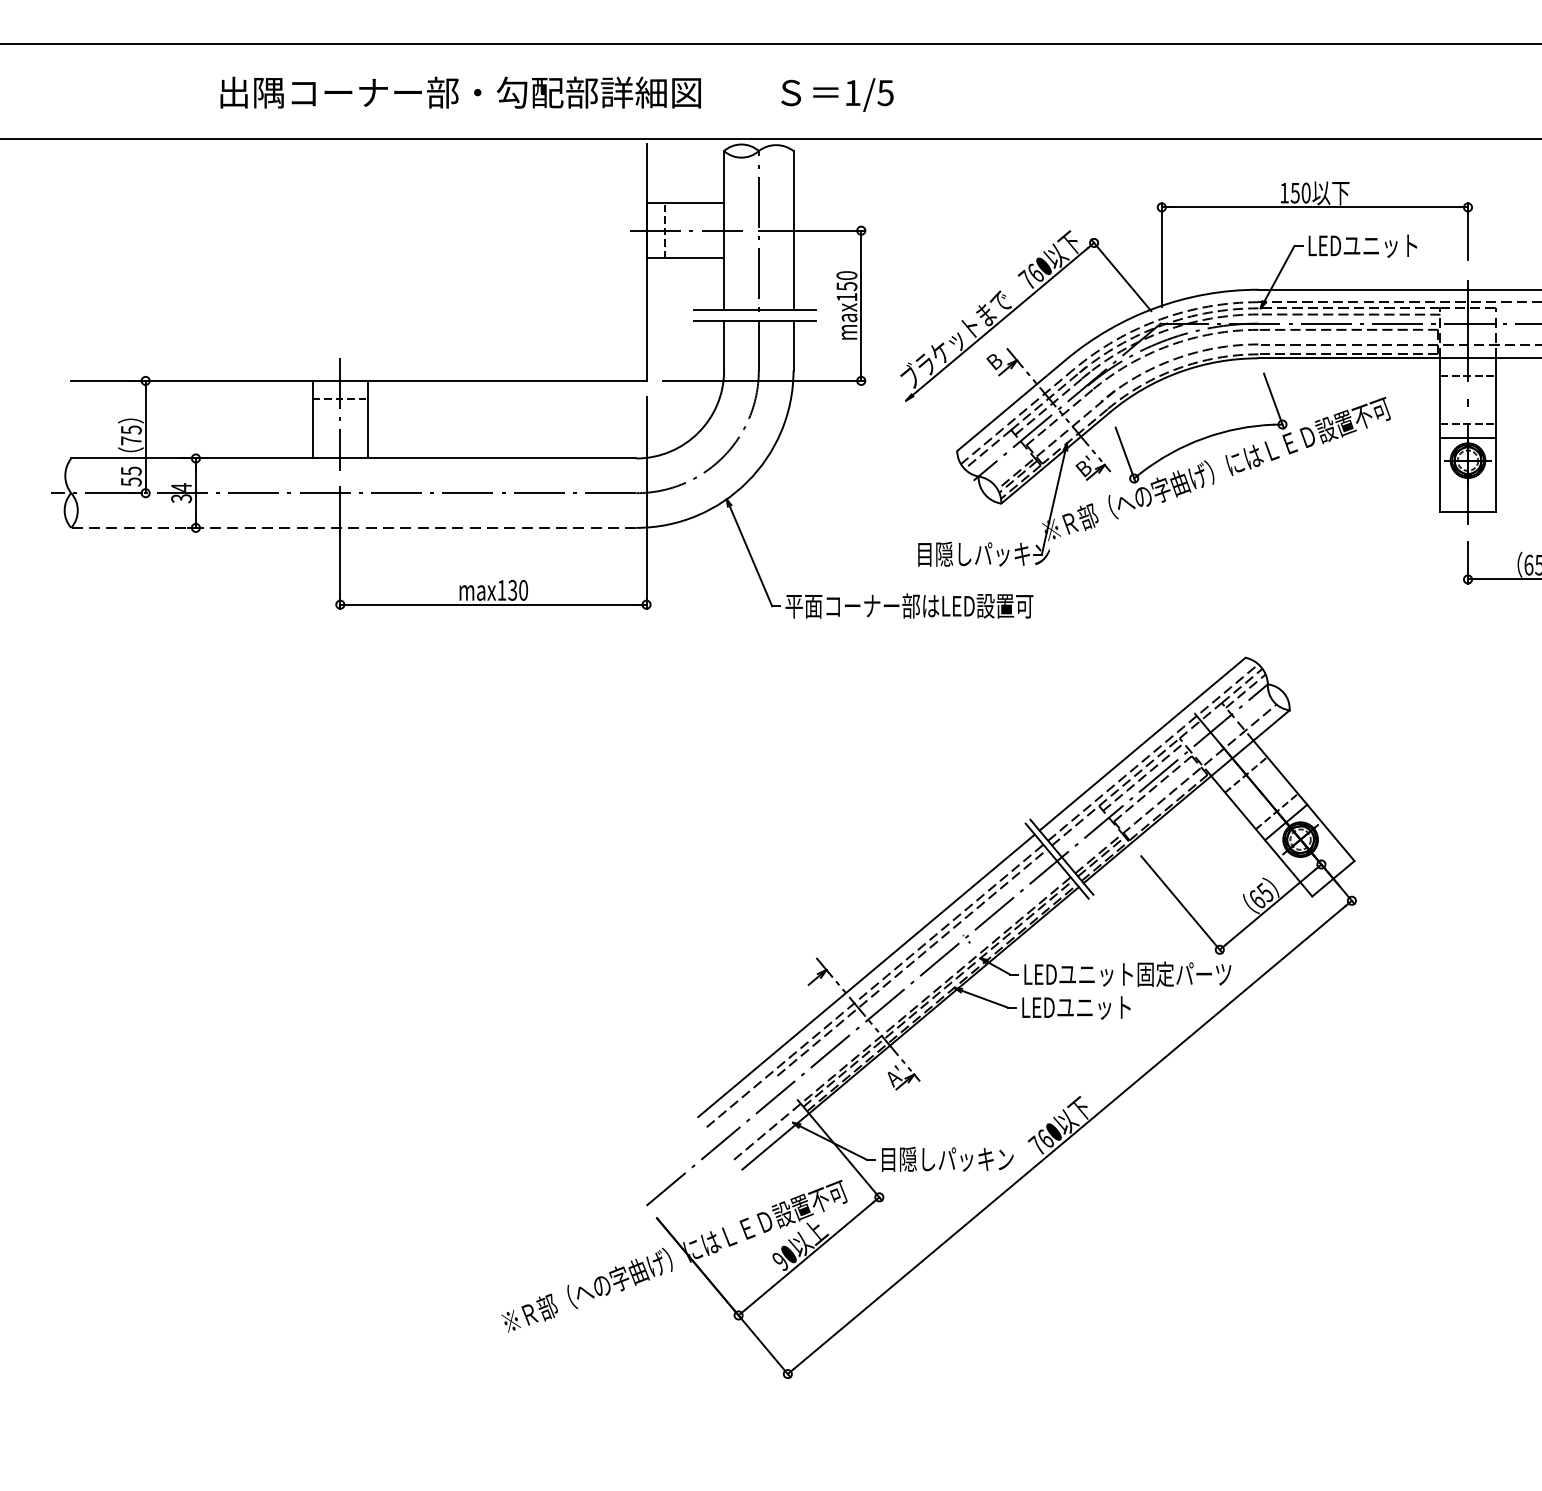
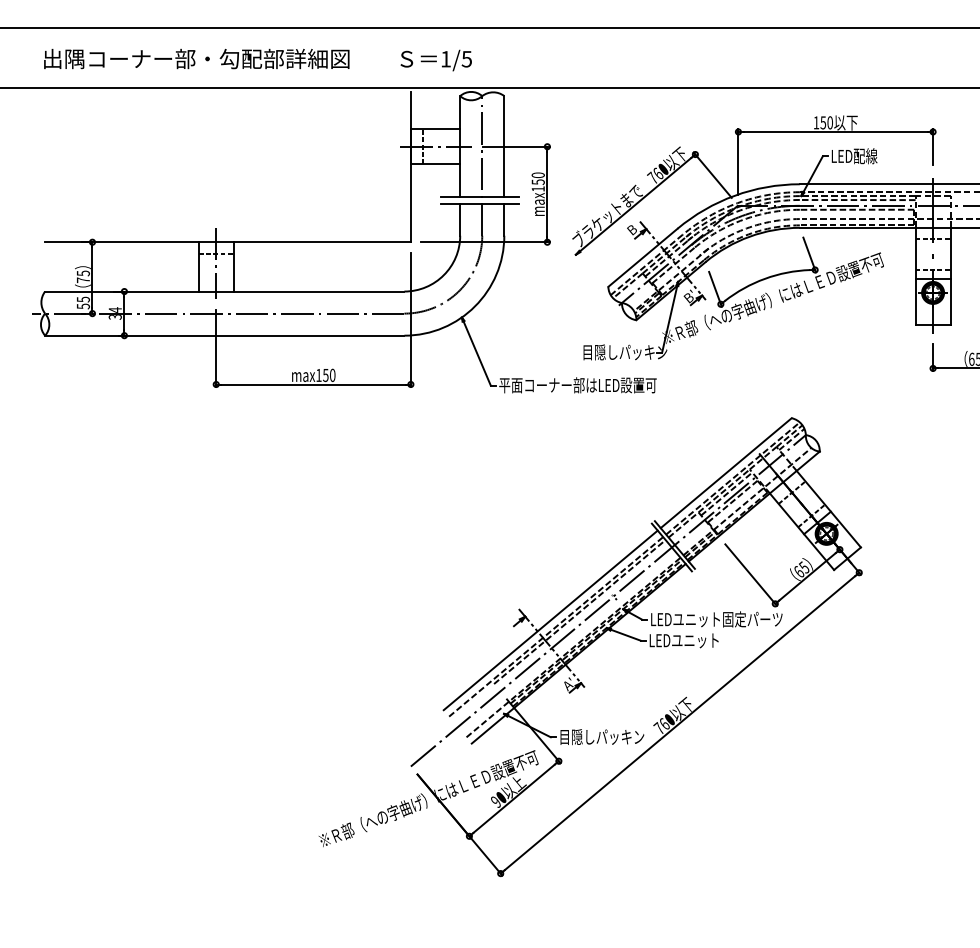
text: (556, 93) -> (257, 59), moved
text: (1379, 246) -> (876, 156), LEDユニット -> LED配線
line: (353, 527) -> (224, 335), dashed -> solid
text: (512, 588) -> (325, 374), max130 -> max150

